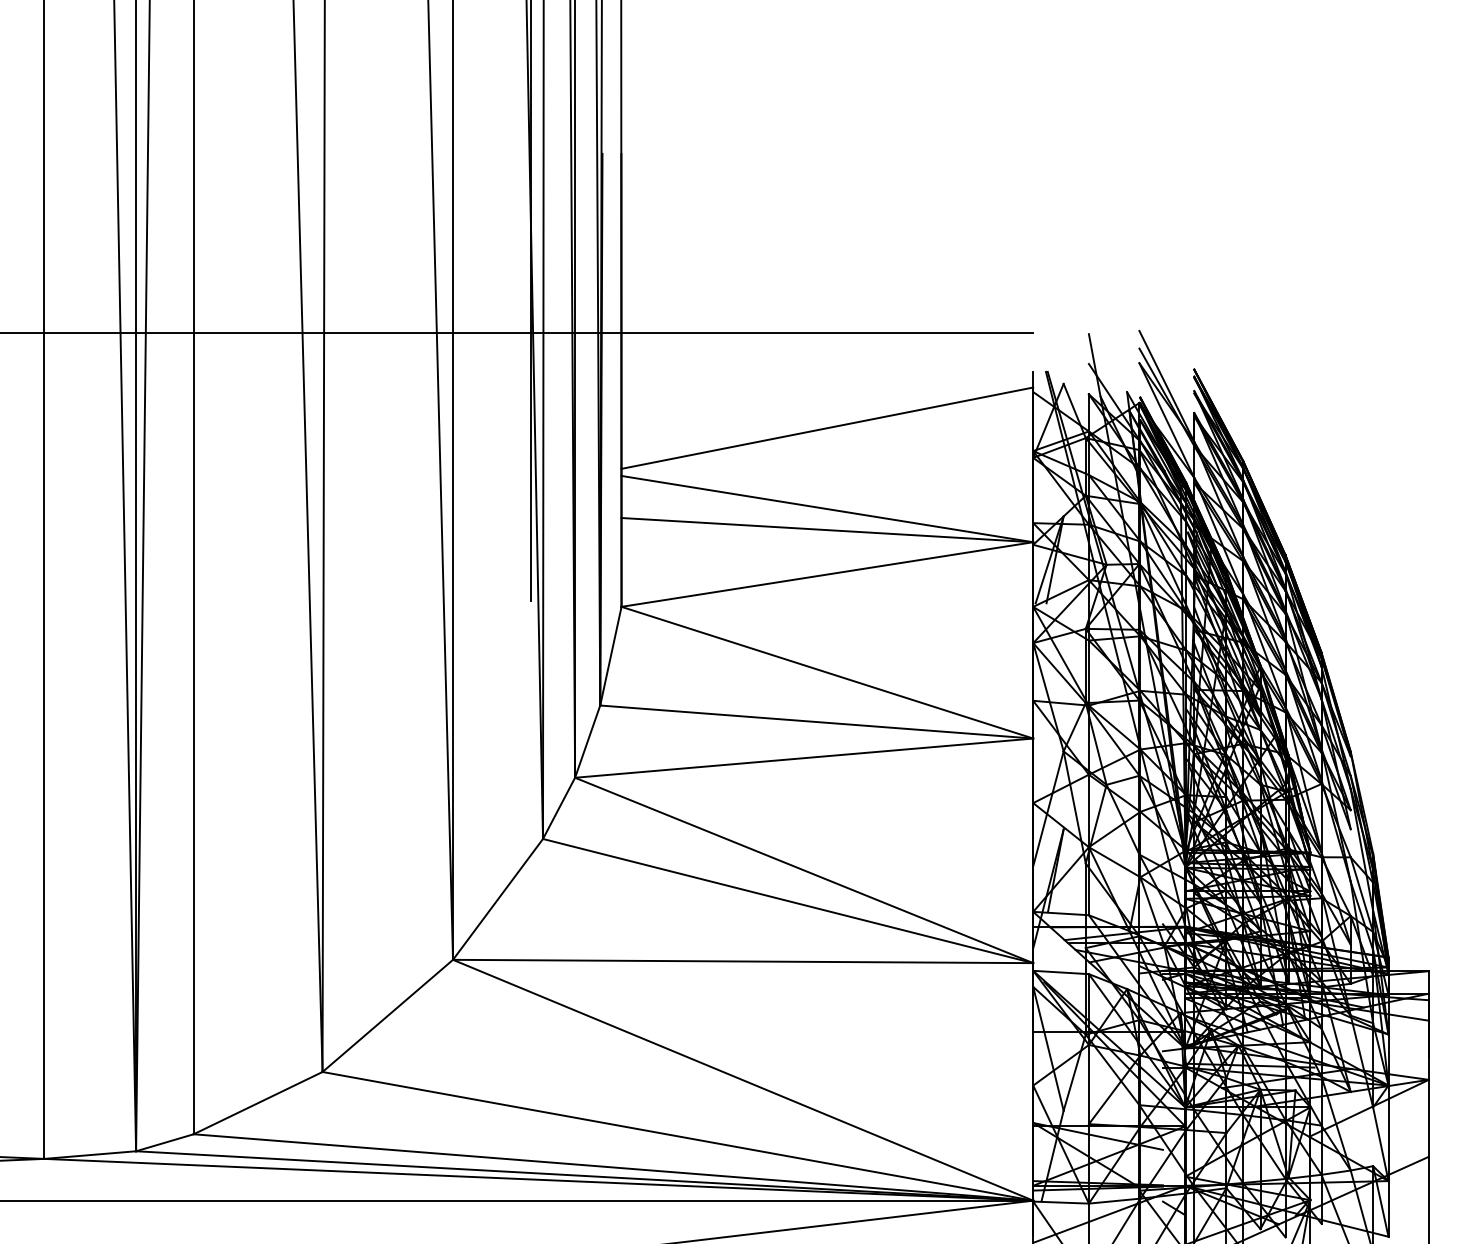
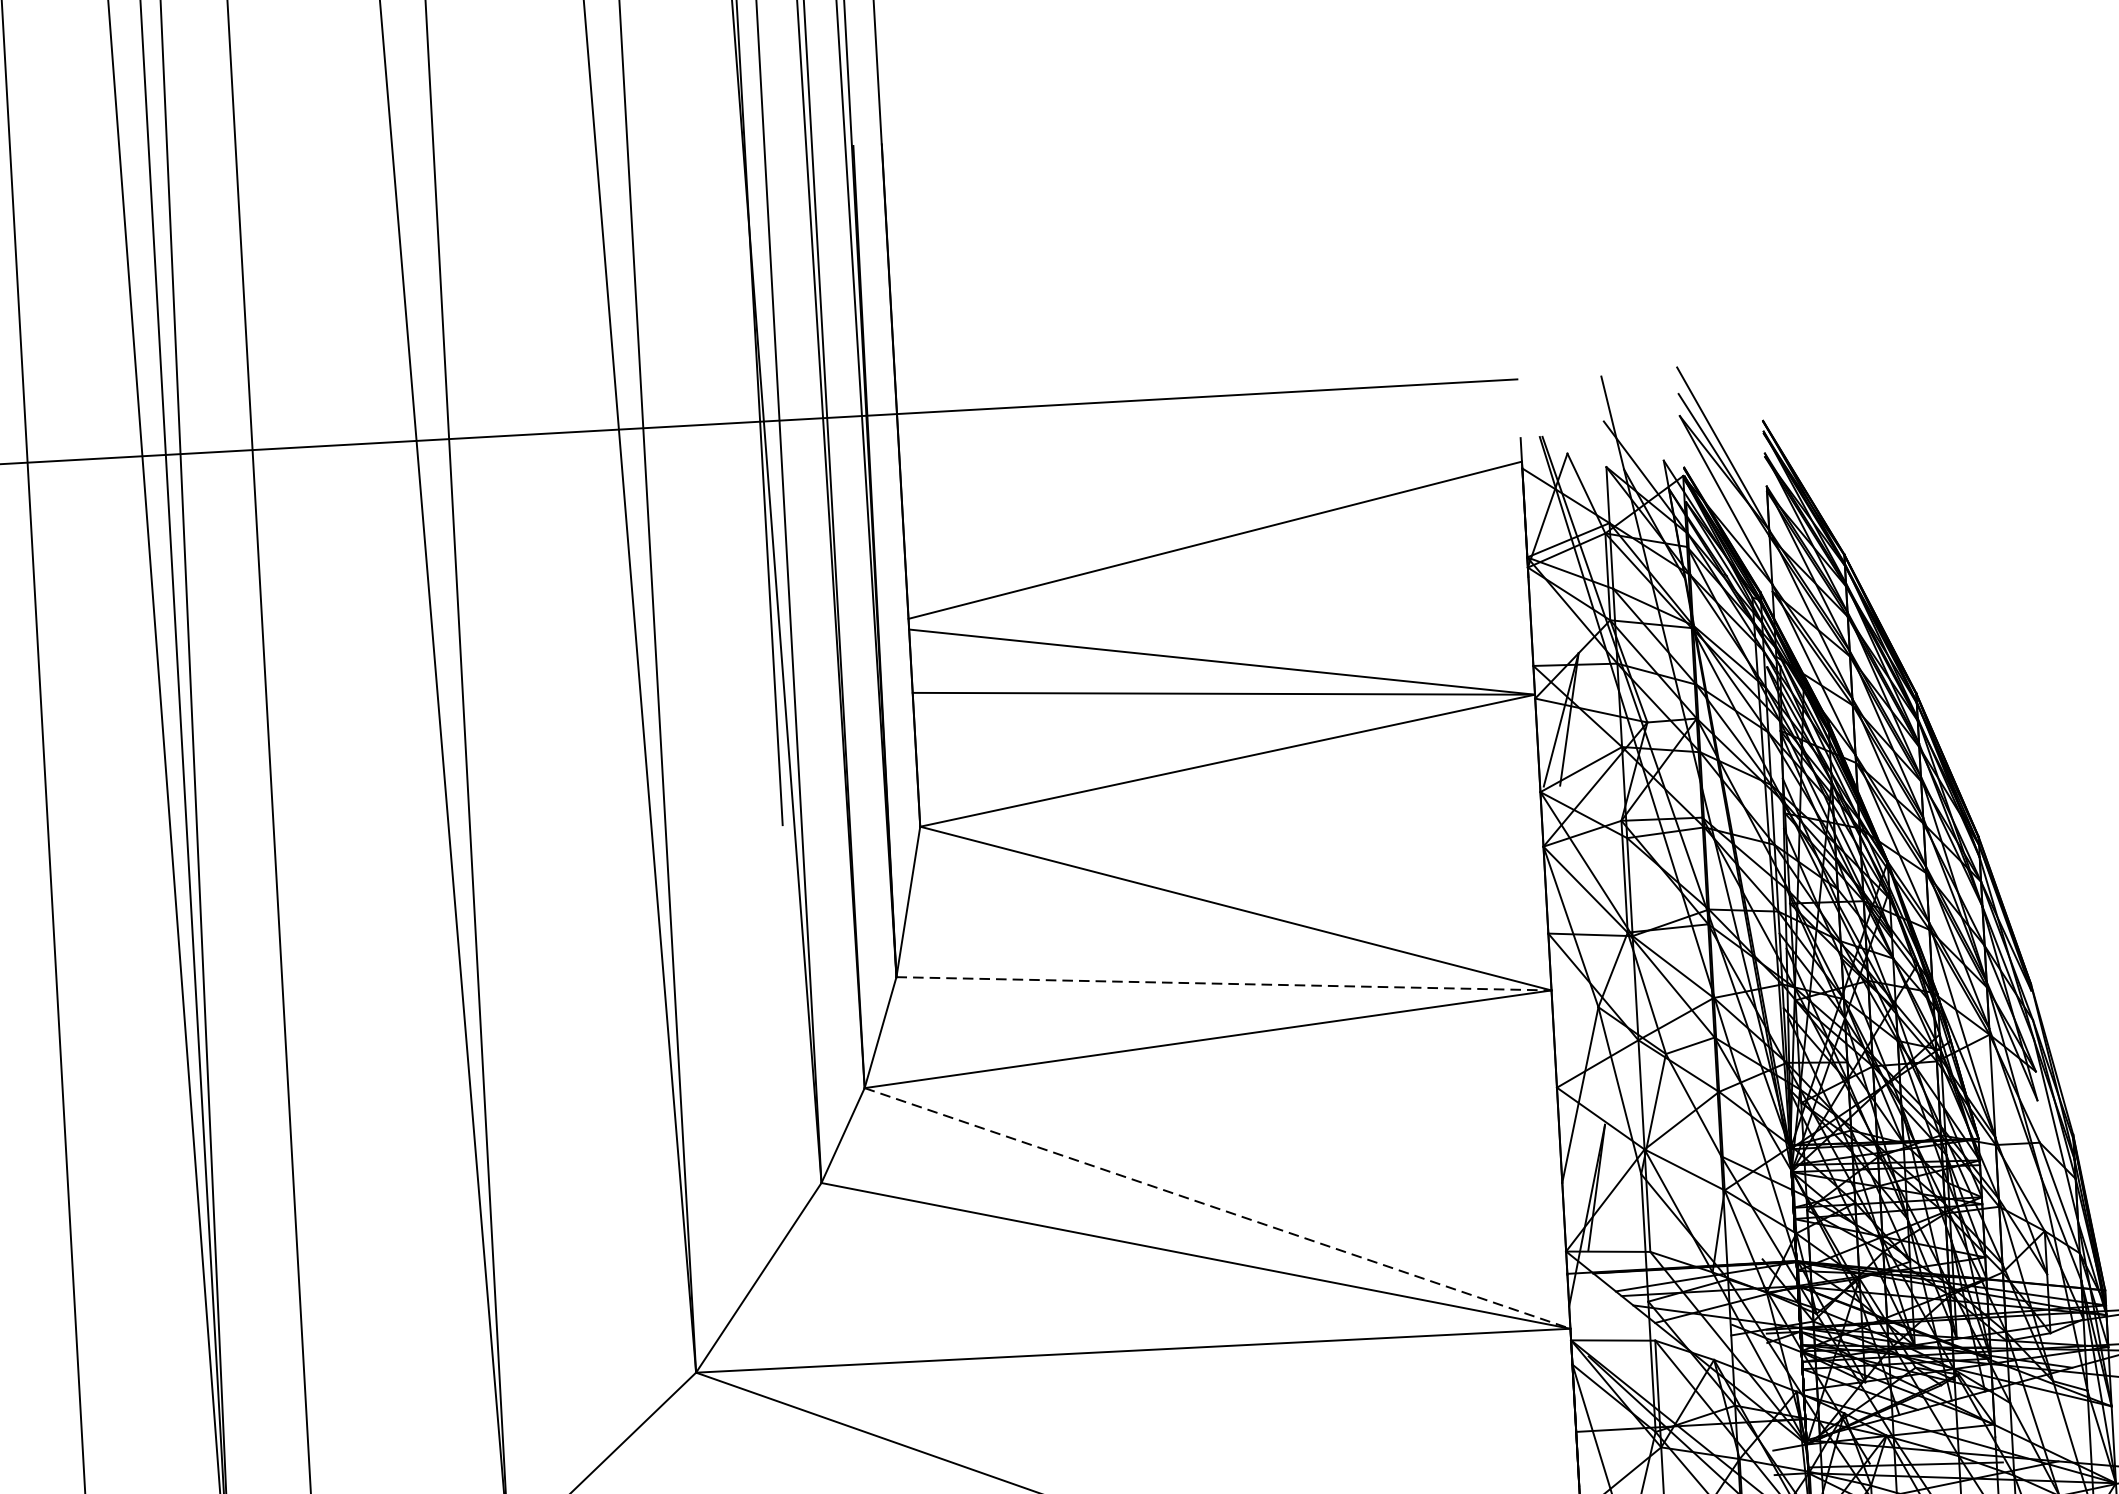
line: (817, 722) -> (1225, 984), solid -> dashed
line: (804, 870) -> (1218, 1208), solid -> dashed

